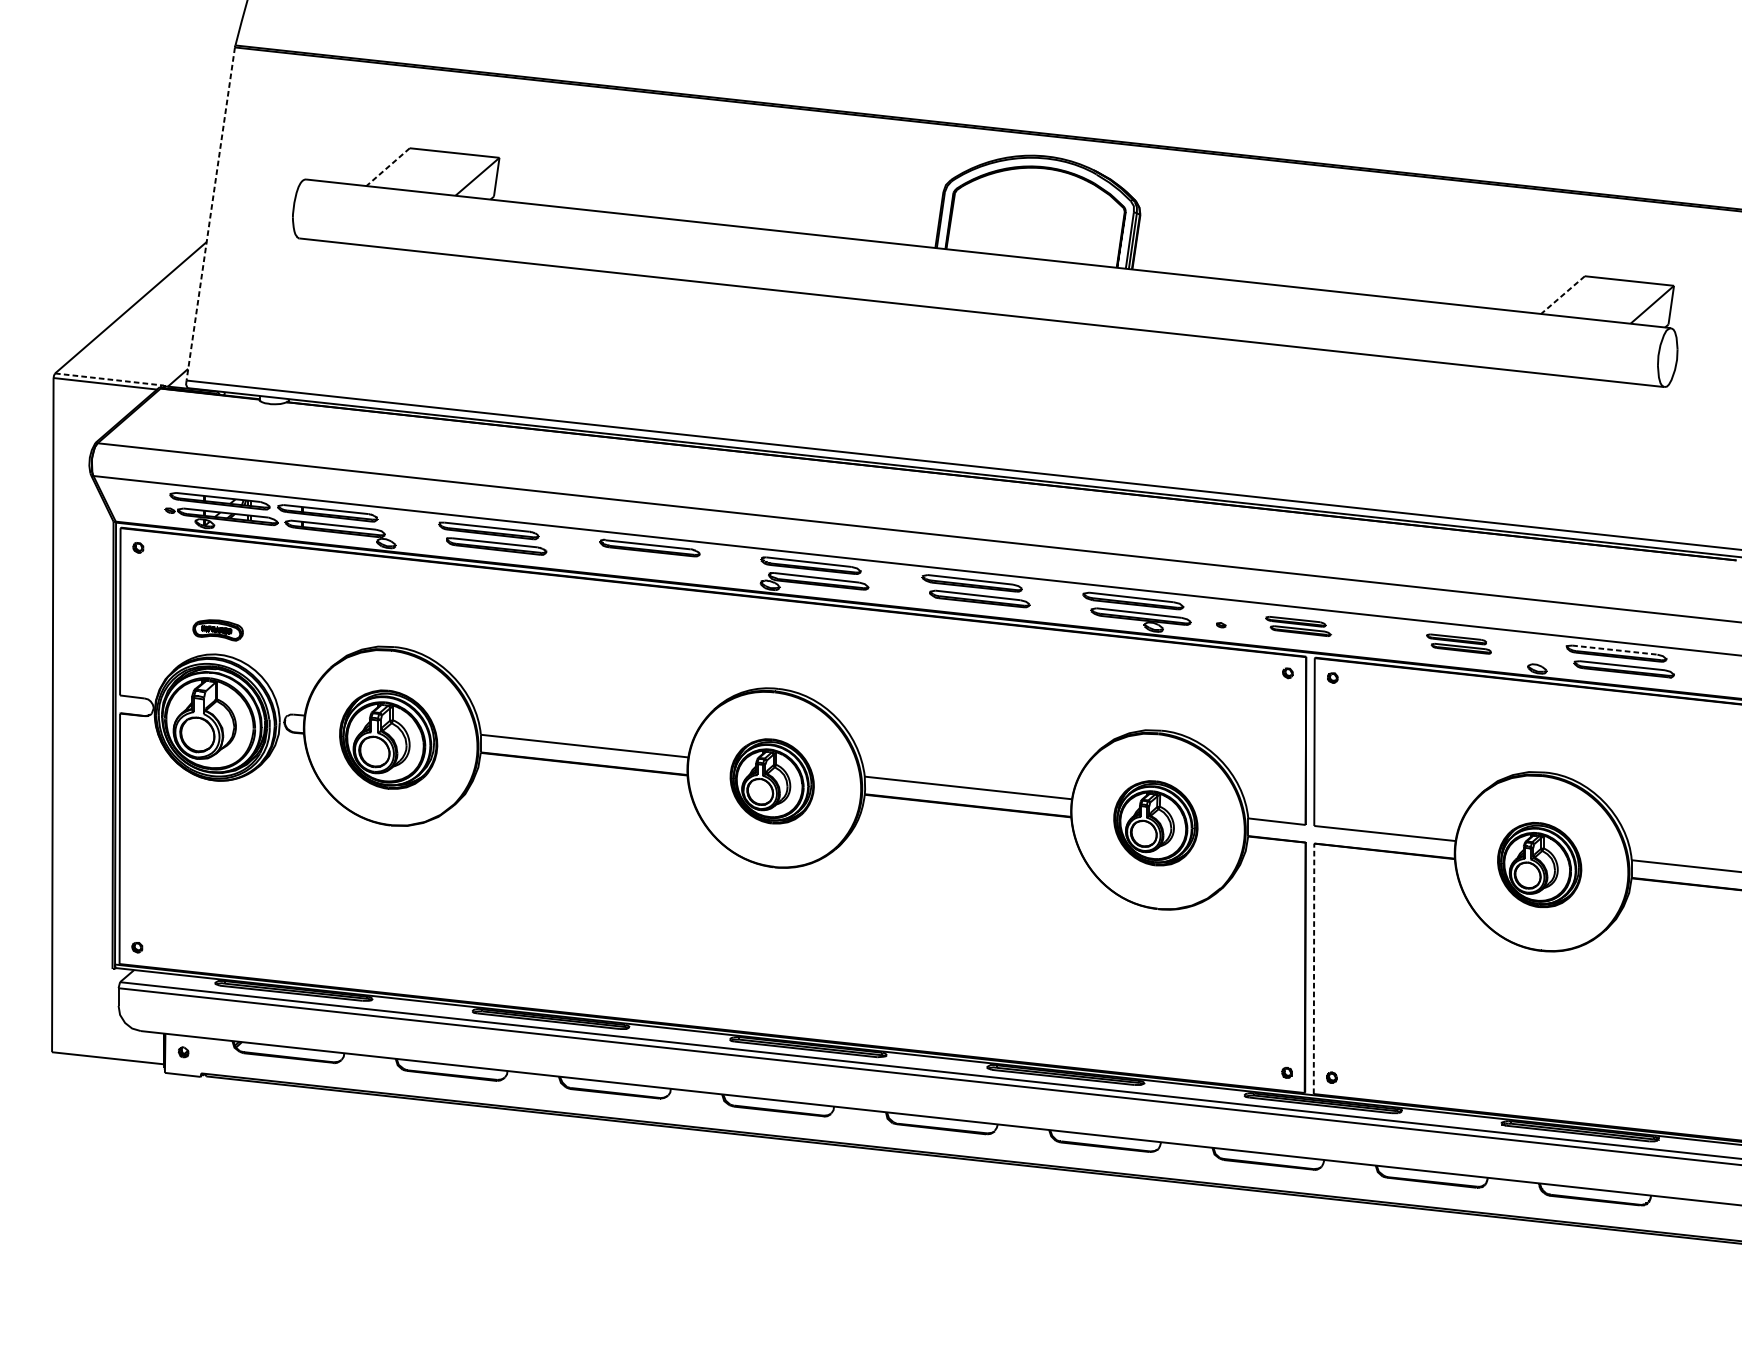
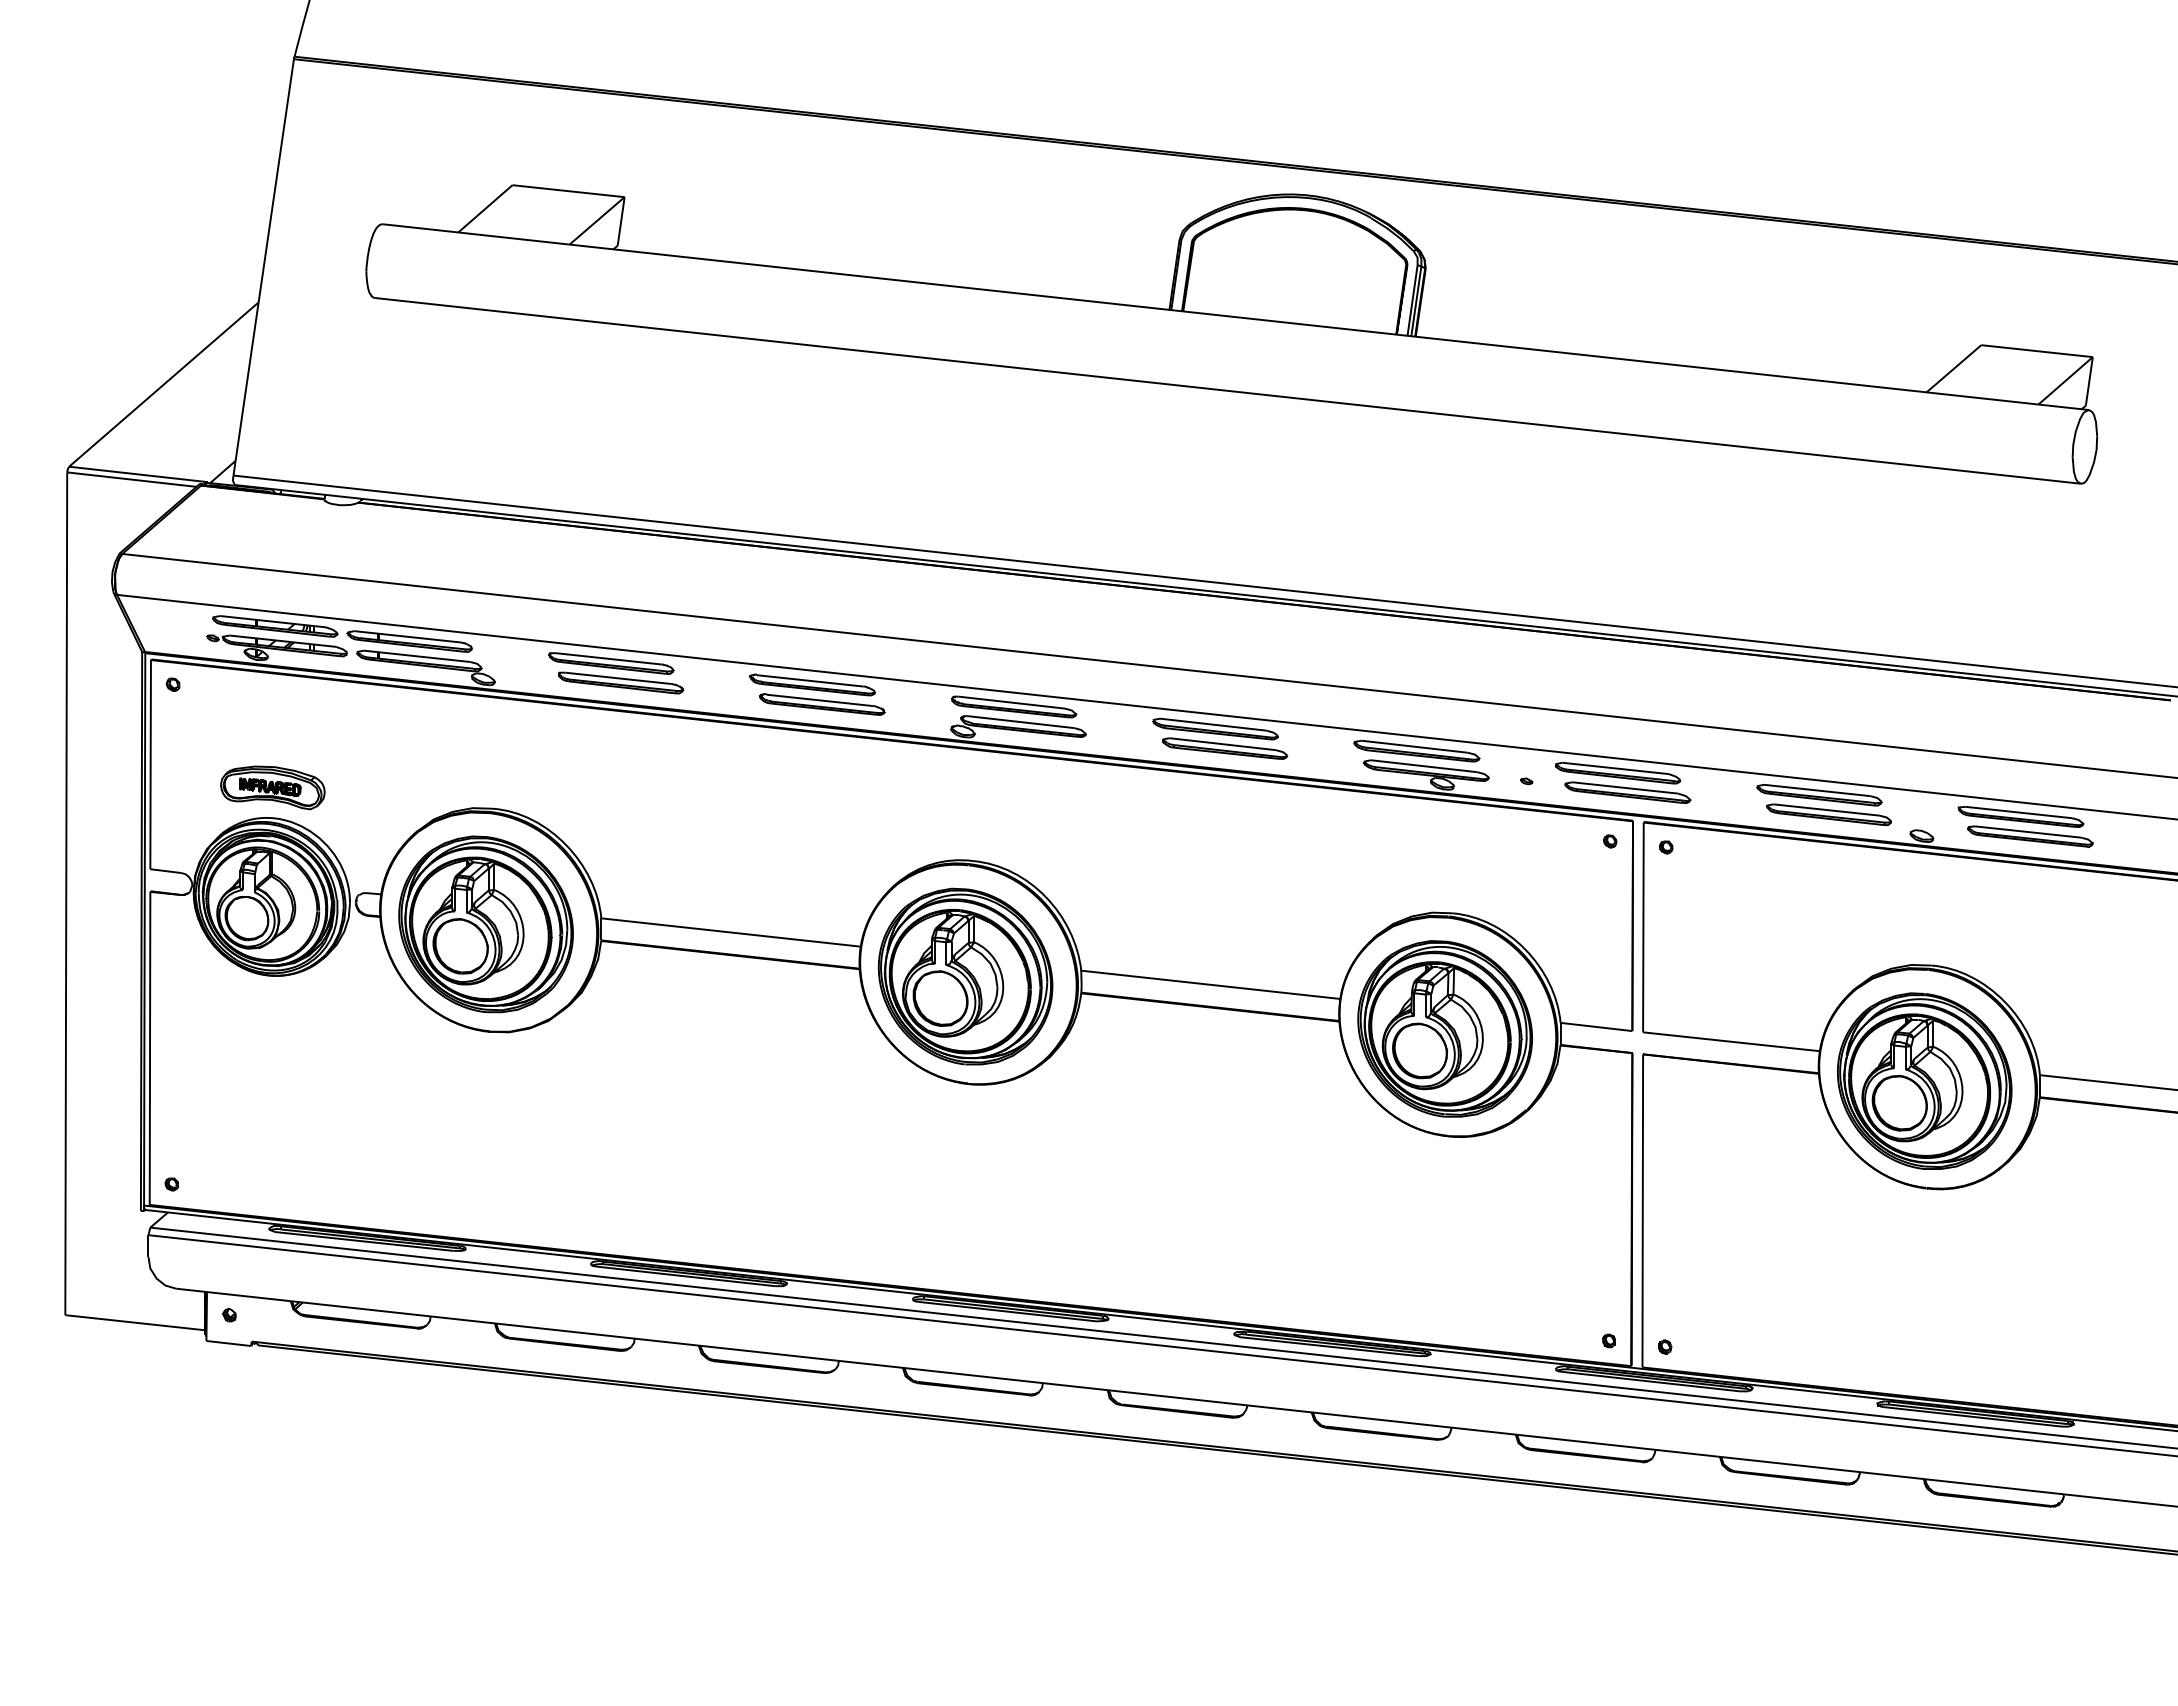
line: (388, 166) -> (485, 208), dashed -> solid
line: (210, 214) -> (263, 267), dashed -> solid
line: (1562, 295) -> (1953, 369), dashed -> solid
line: (109, 379) -> (137, 474), dashed -> solid
part: (657, 563) -> (822, 704), added
part: (1298, 626) -> (1623, 782), size x1.67
part: (217, 630) -> (272, 787), size x1.67
part: (1458, 643) -> (1823, 804), size x1.67
line: (1614, 650) -> (2018, 812), dashed -> solid
part: (388, 739) -> (485, 924), size x1.43
part: (772, 781) -> (965, 976), size x1.67
part: (1155, 822) -> (1444, 1028), size x1.67
part: (1539, 864) -> (1924, 1080), size x1.67
line: (1313, 968) -> (1642, 1210), dashed -> solid

